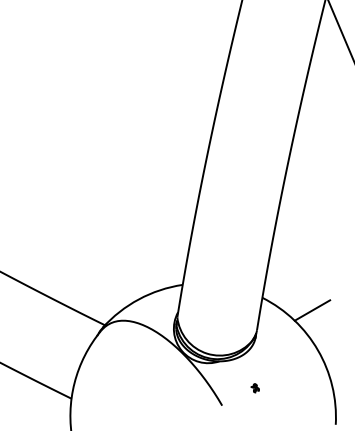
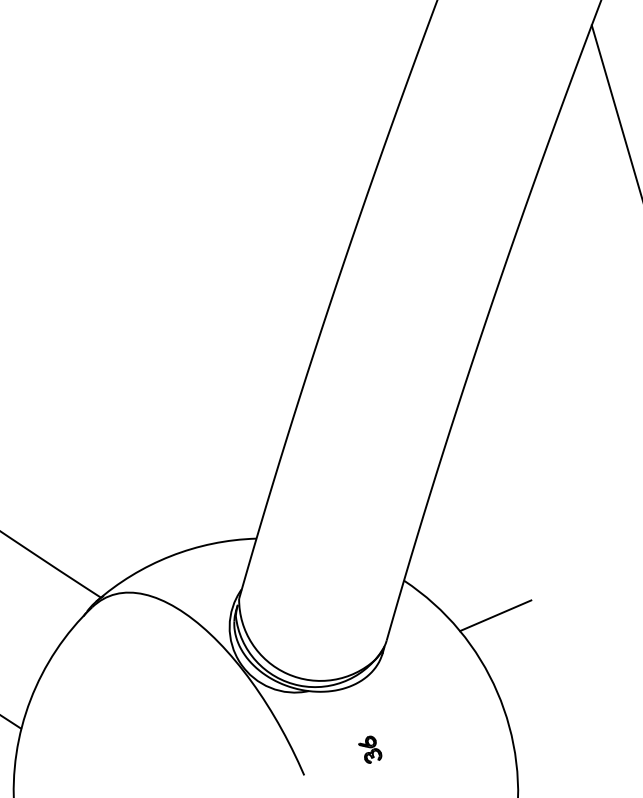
part: (255, 388) -> (370, 750), size x1.67

